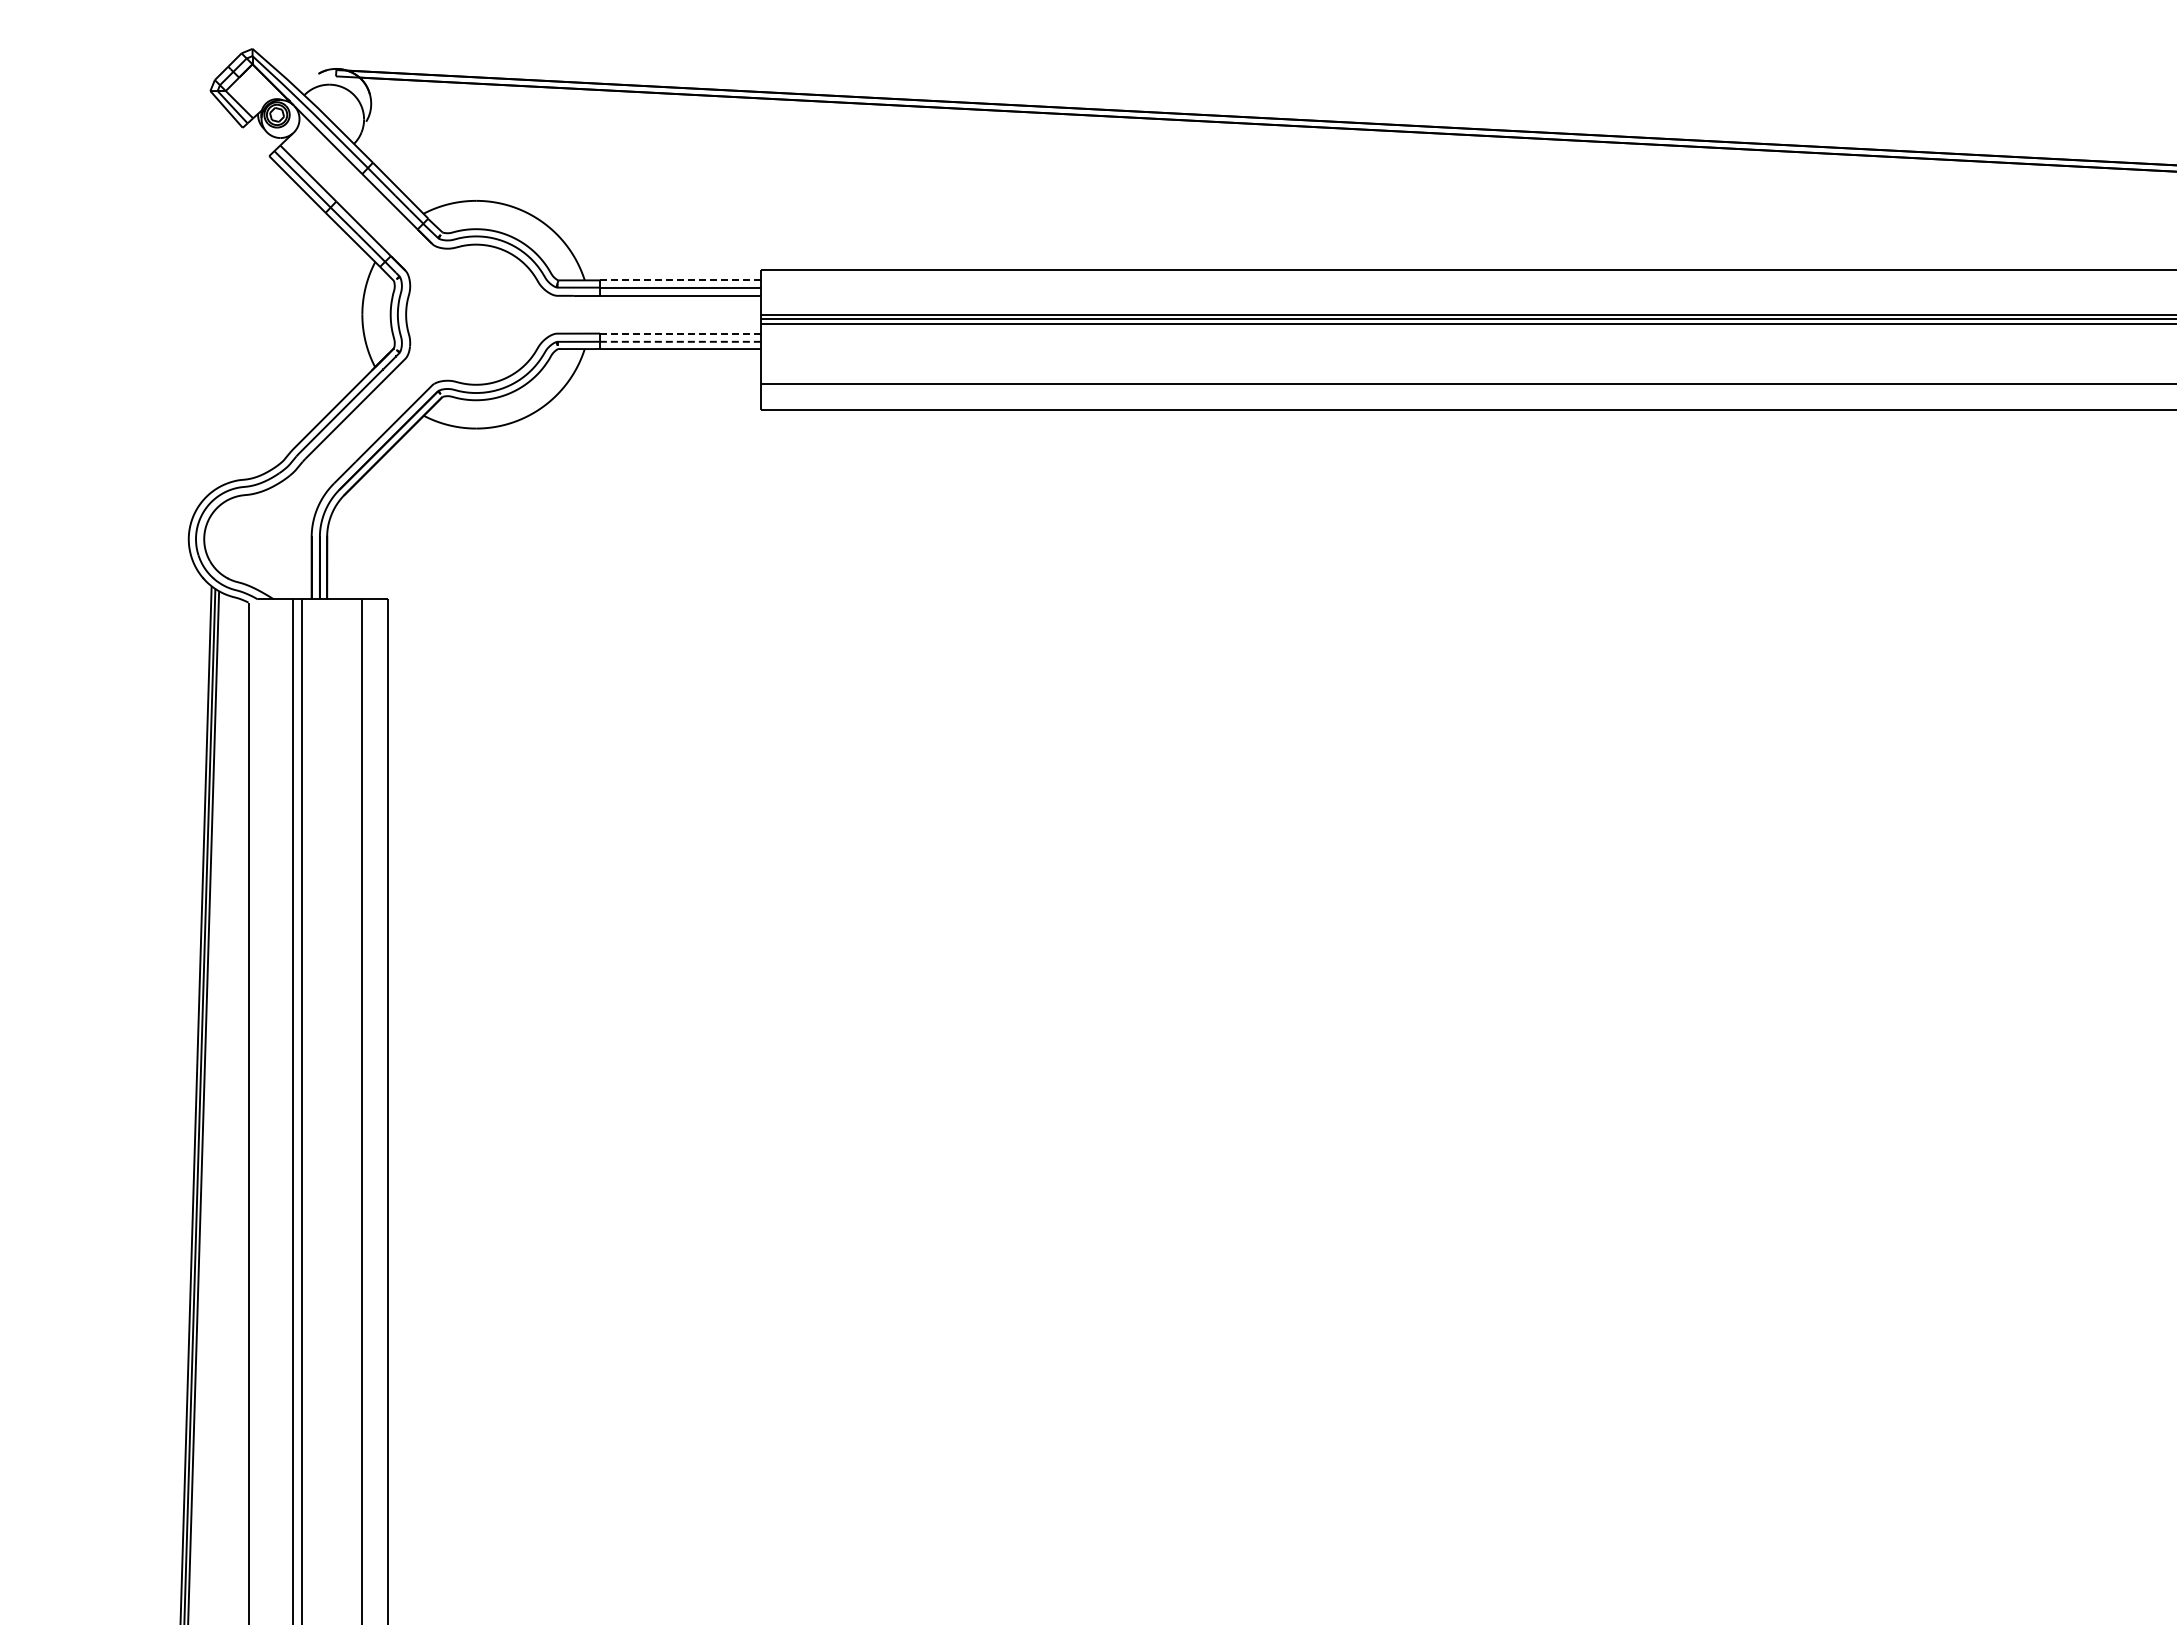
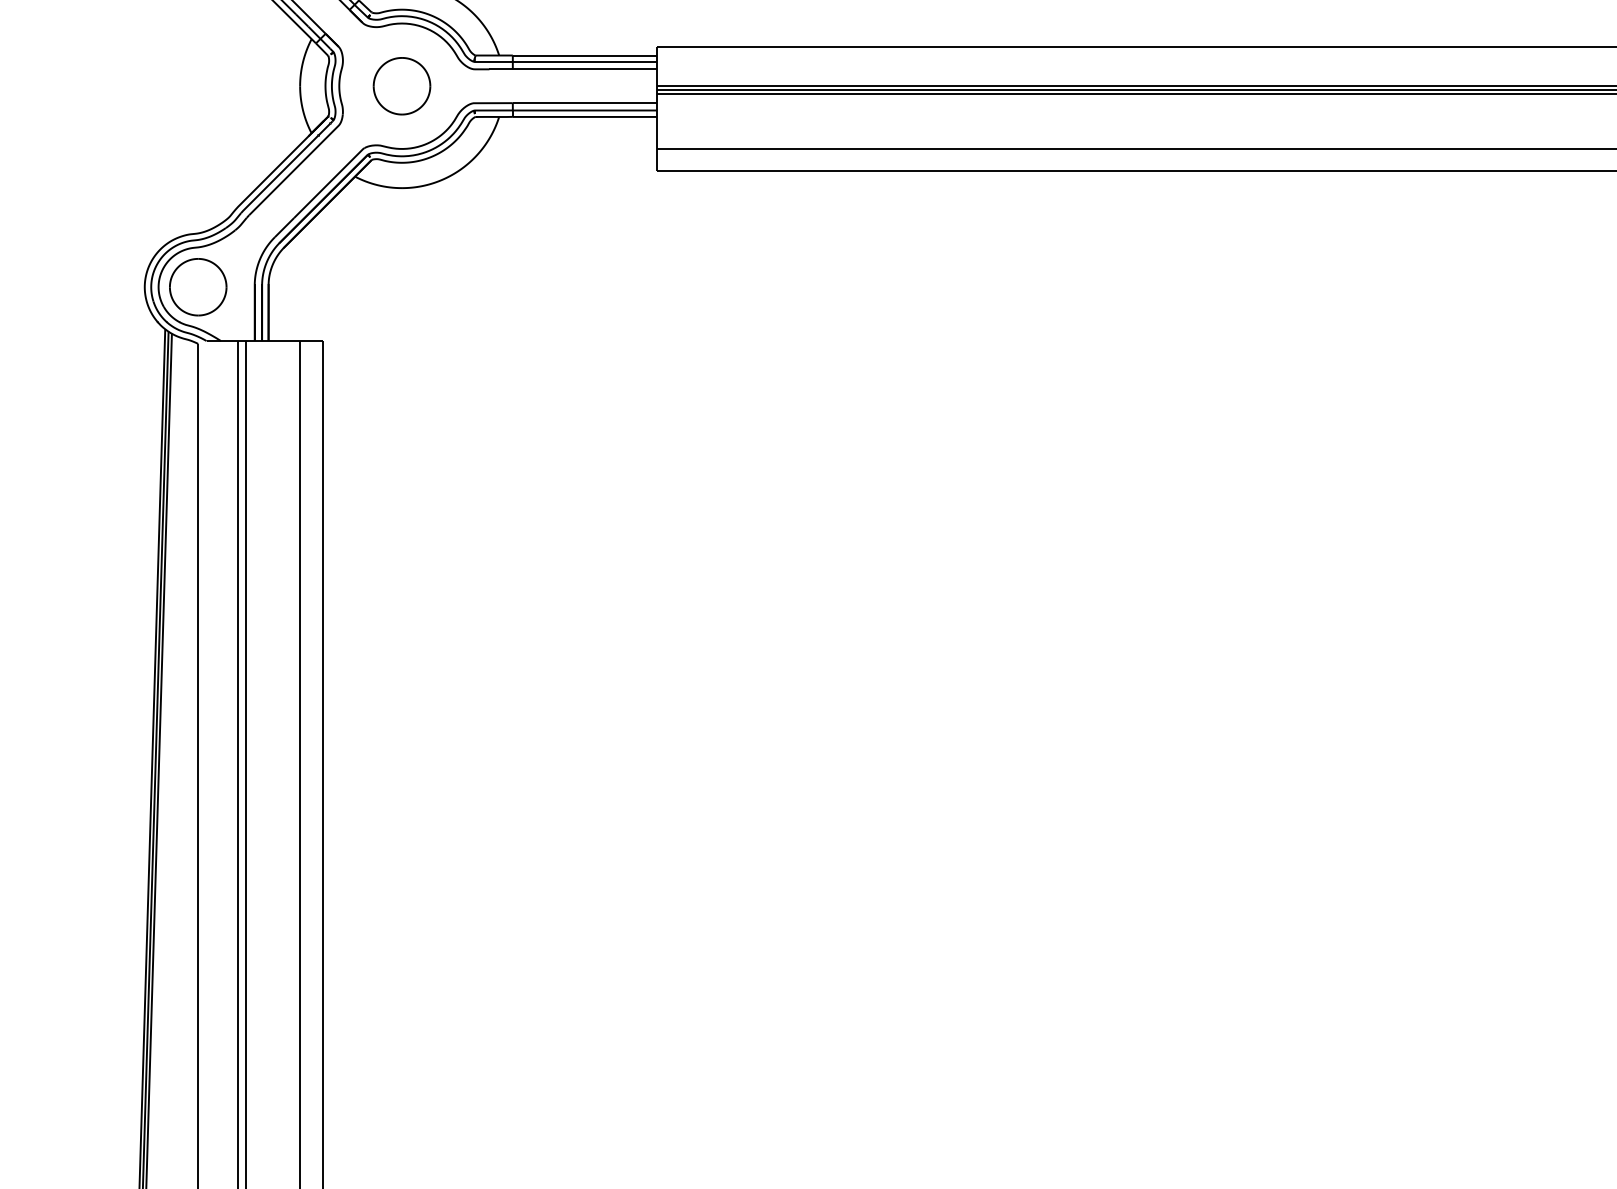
line: (679, 280) -> (583, 55), dashed -> solid
part: (475, 314) -> (401, 86), added
line: (679, 333) -> (583, 103), dashed -> solid
line: (679, 341) -> (583, 110), dashed -> solid
part: (248, 538) -> (198, 286), added

